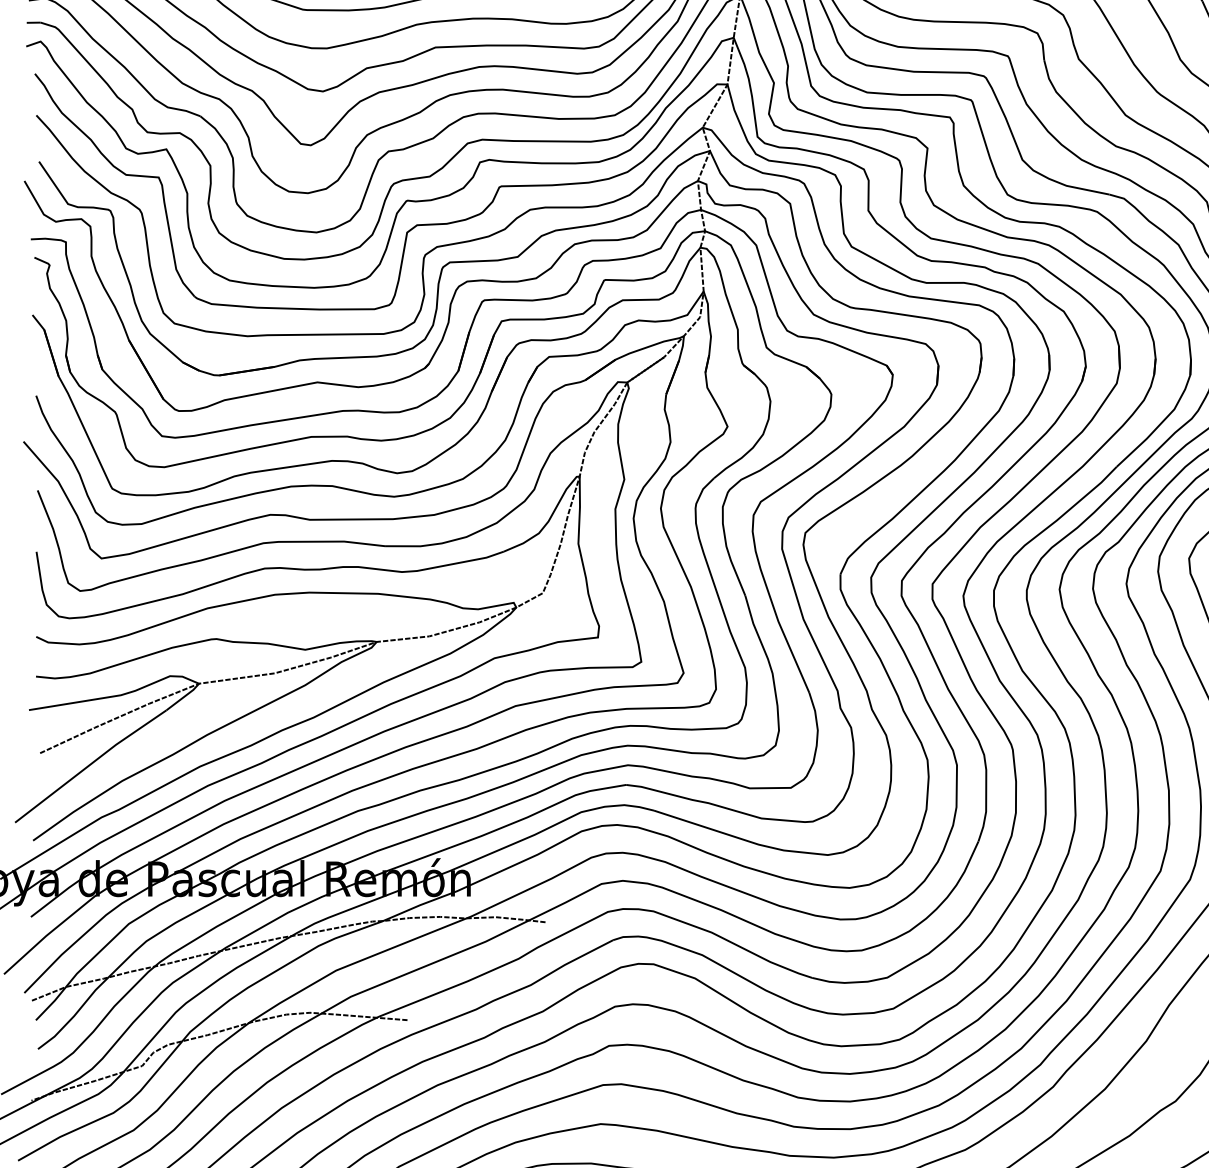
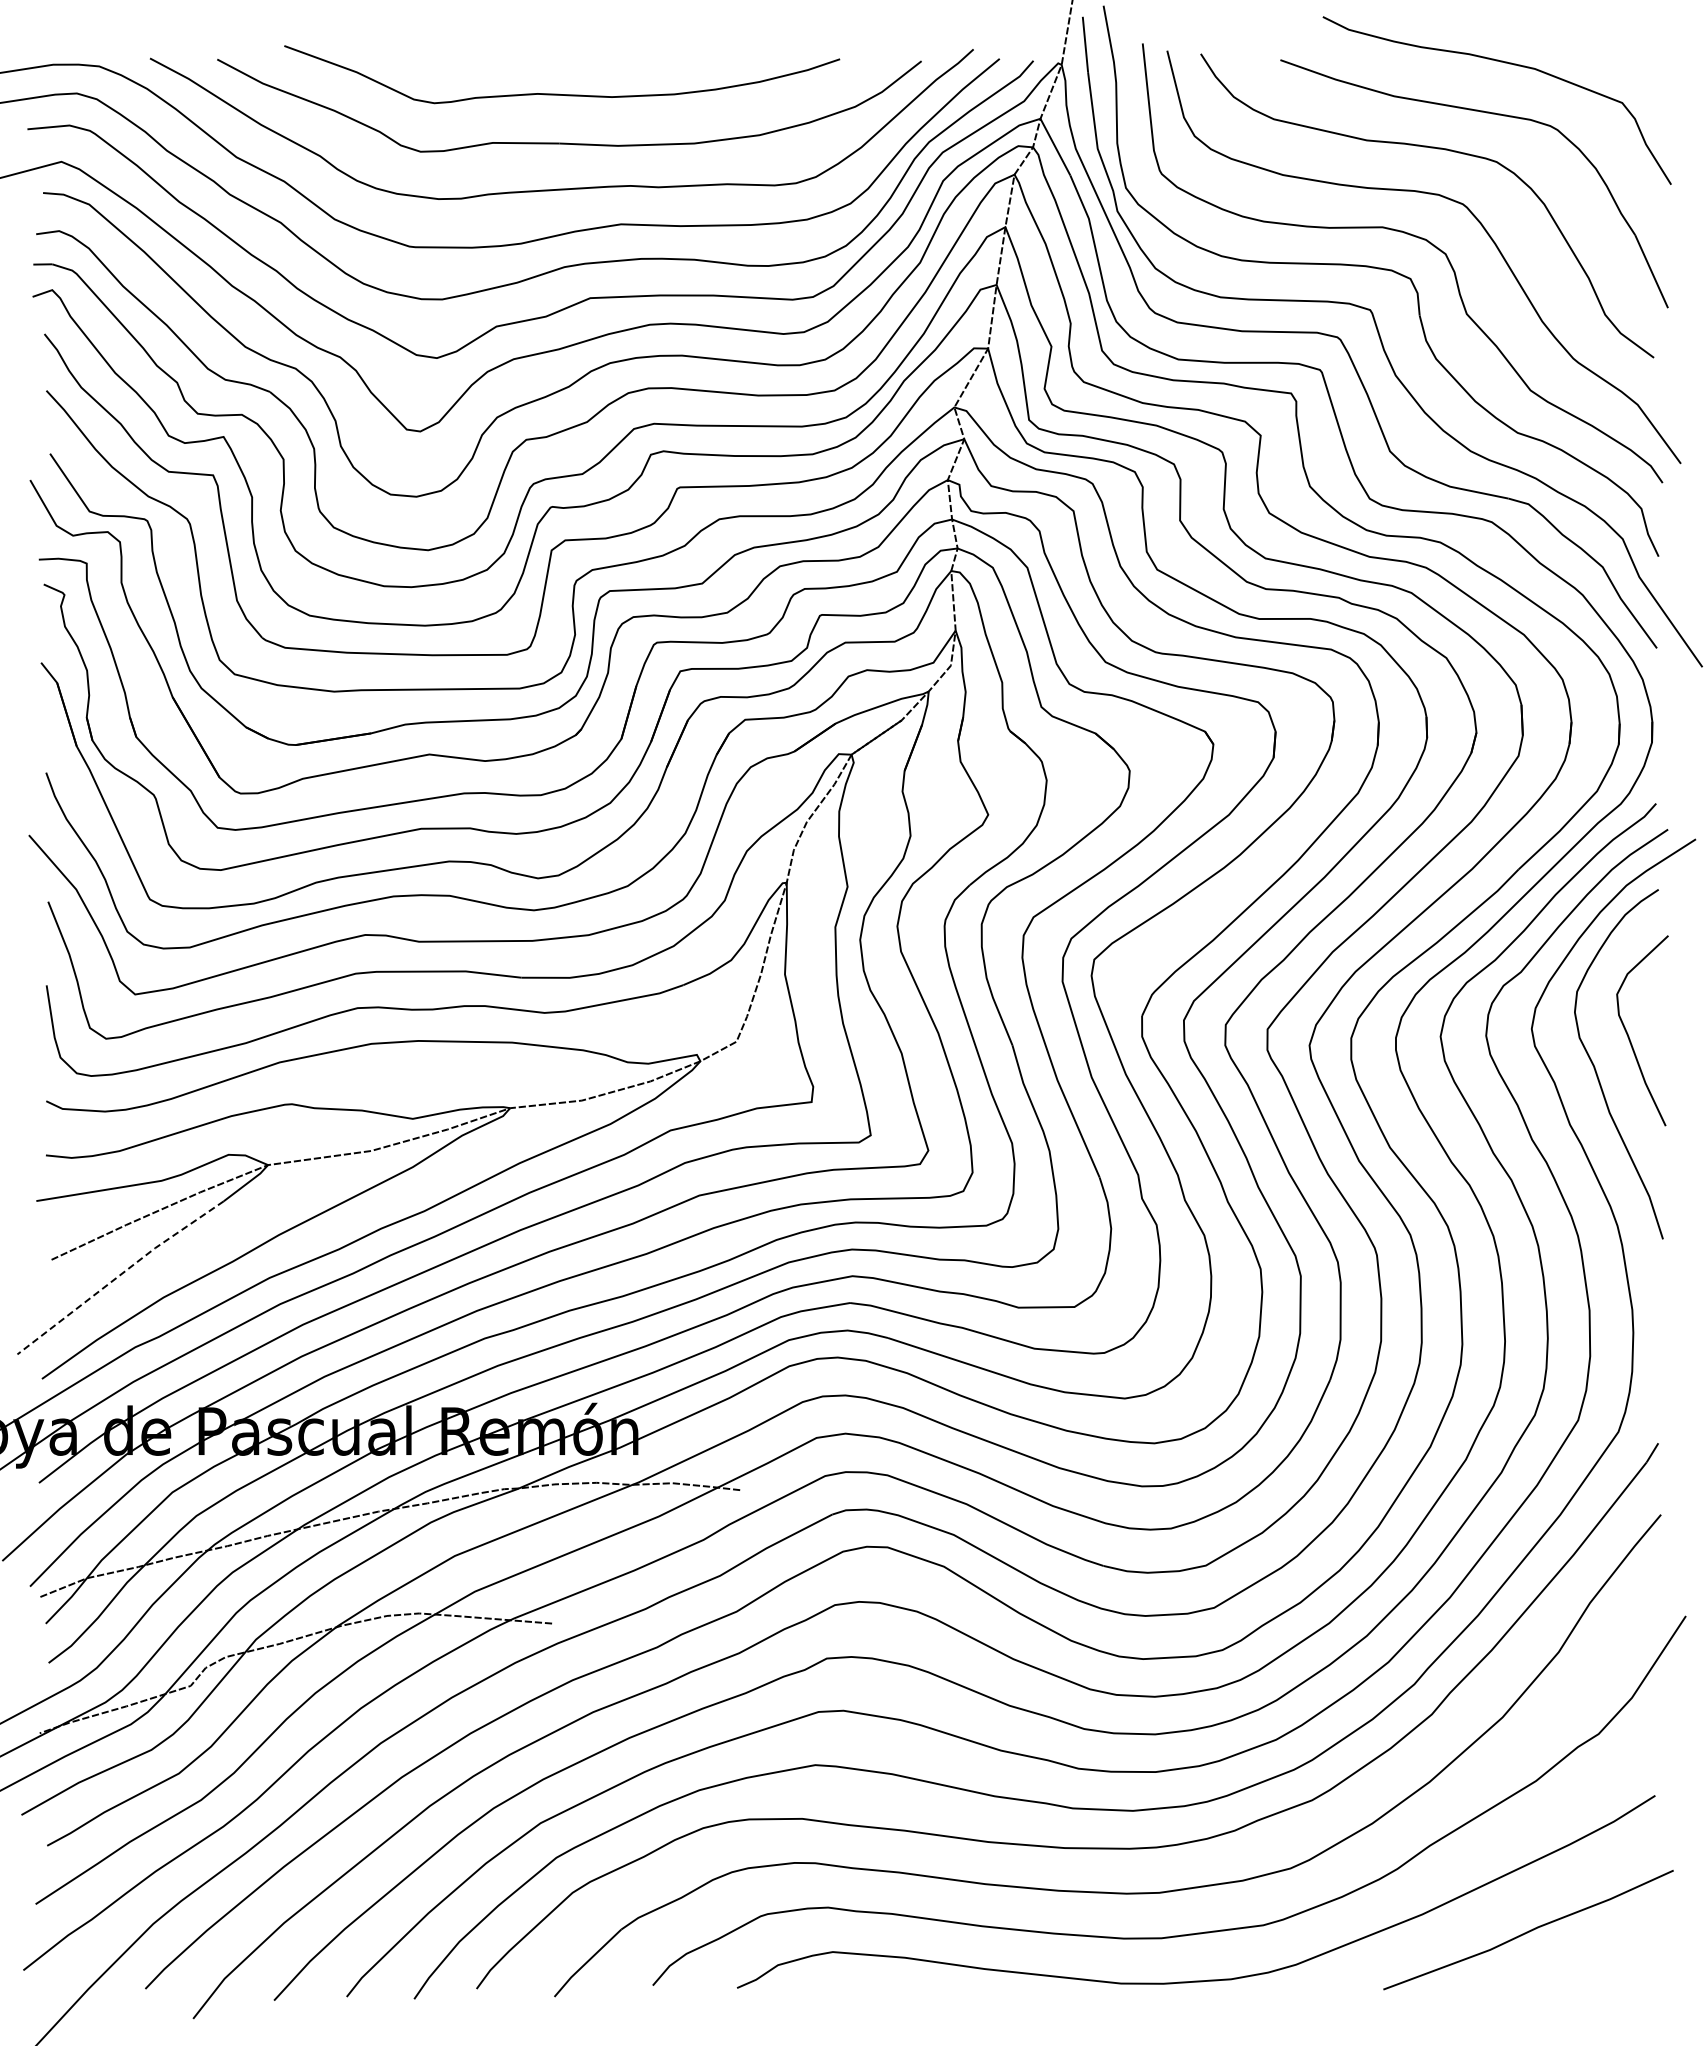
line: (90, 764) -> (119, 1275), solid -> dashed

